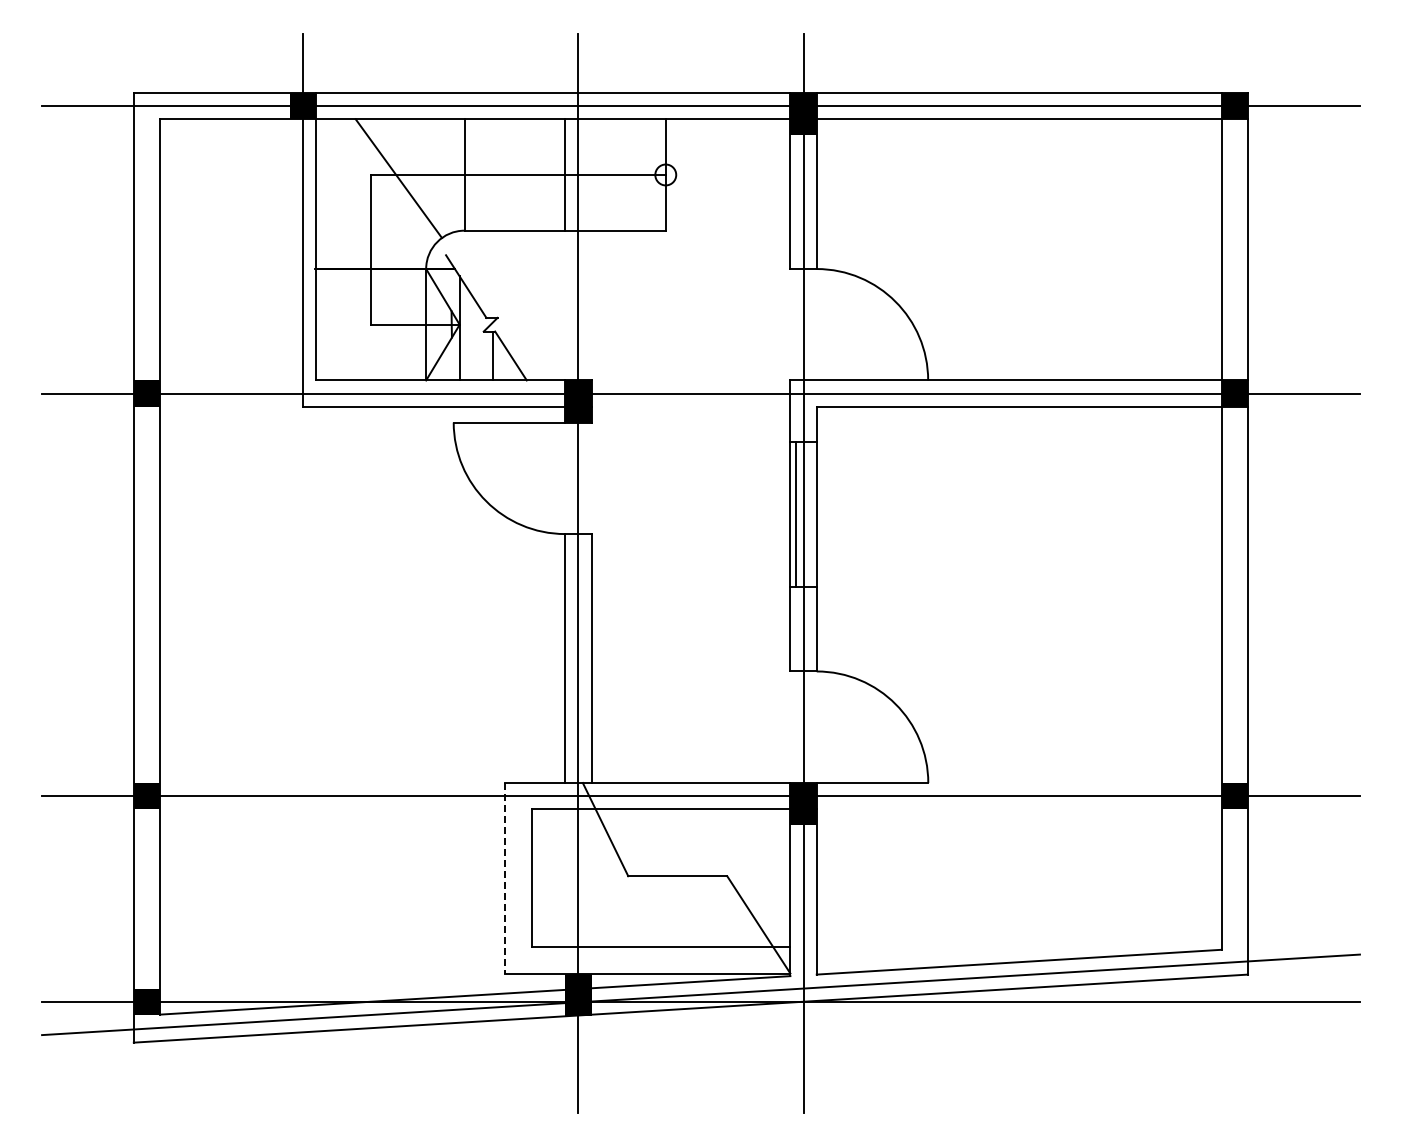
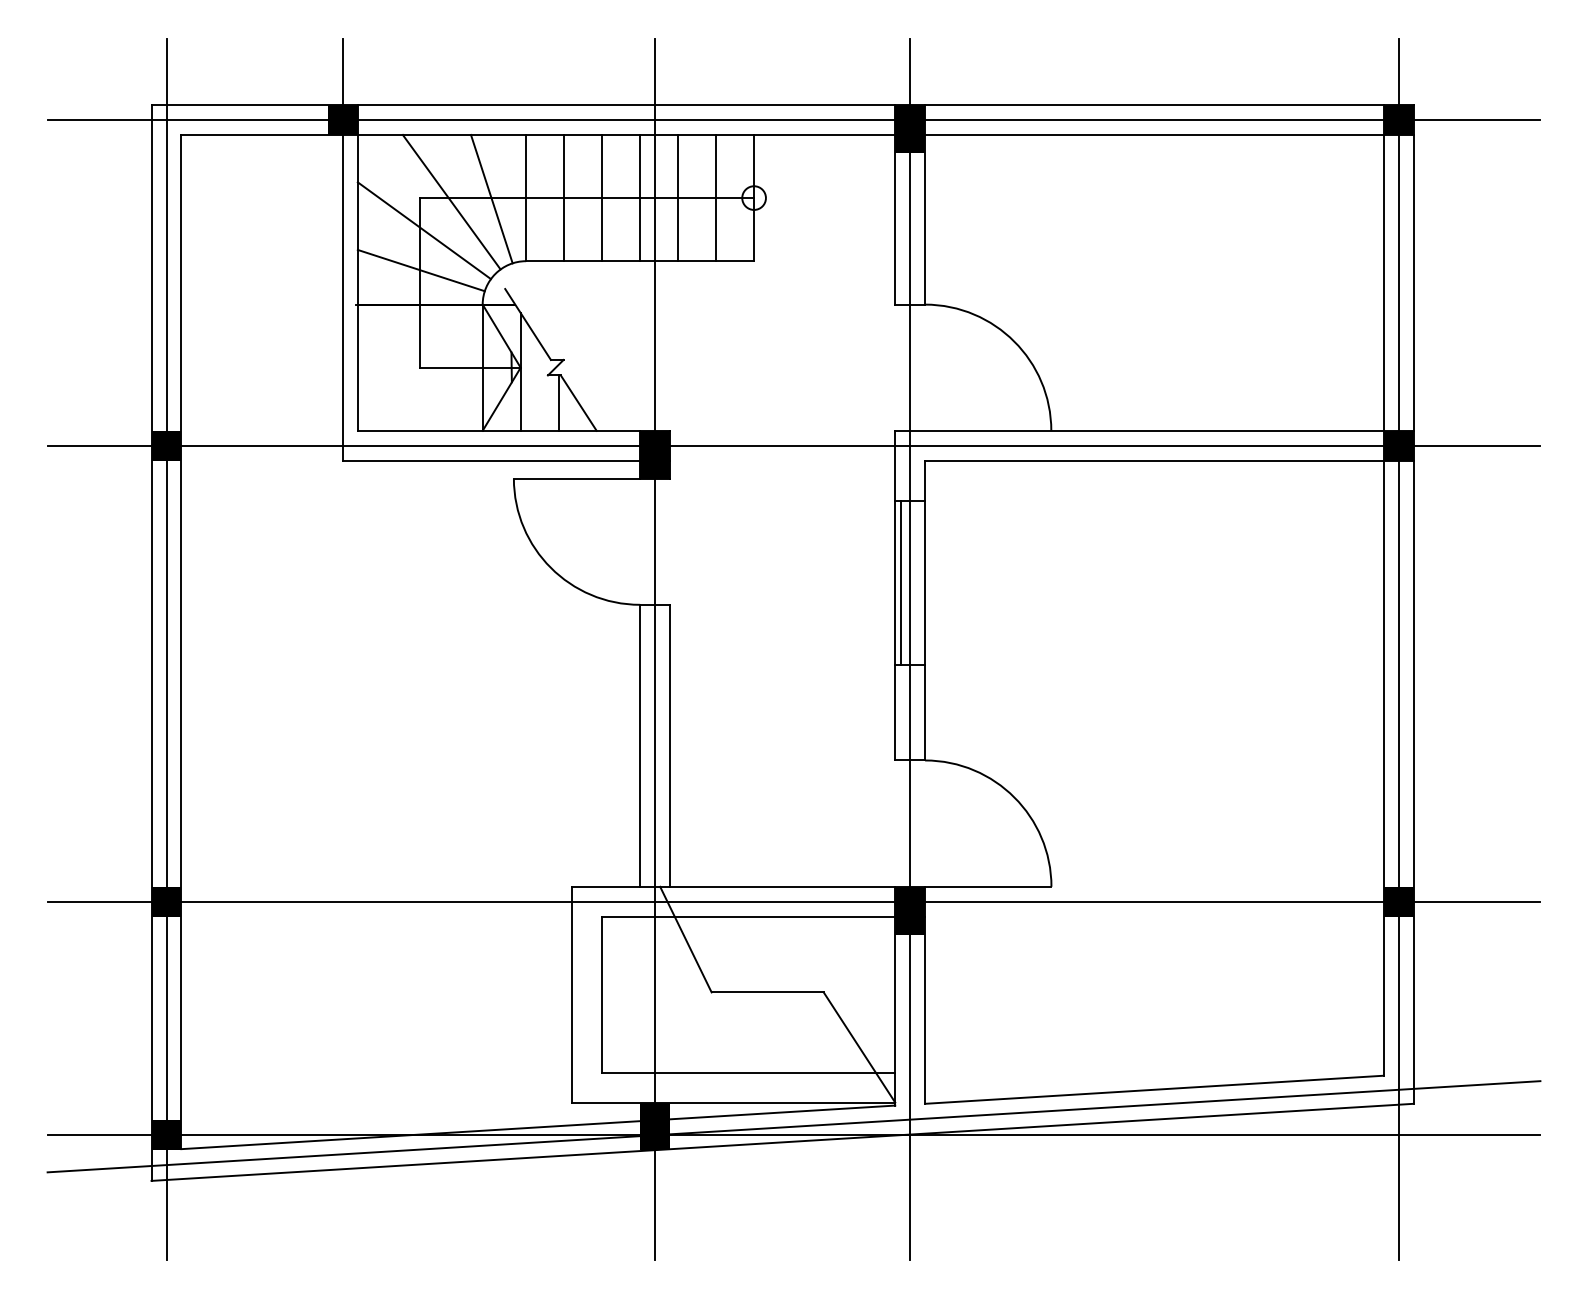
line: (498, 174) -> (564, 197), added
line: (531, 174) -> (602, 197), added
line: (598, 174) -> (677, 197), added
line: (632, 174) -> (716, 197), added
line: (433, 175) -> (491, 198), added
line: (374, 203) -> (424, 230), added
line: (371, 238) -> (420, 270), added
line: (147, 573) -> (167, 649), added
line: (1234, 573) -> (1398, 649), added
line: (505, 878) -> (572, 994), dashed -> solid

